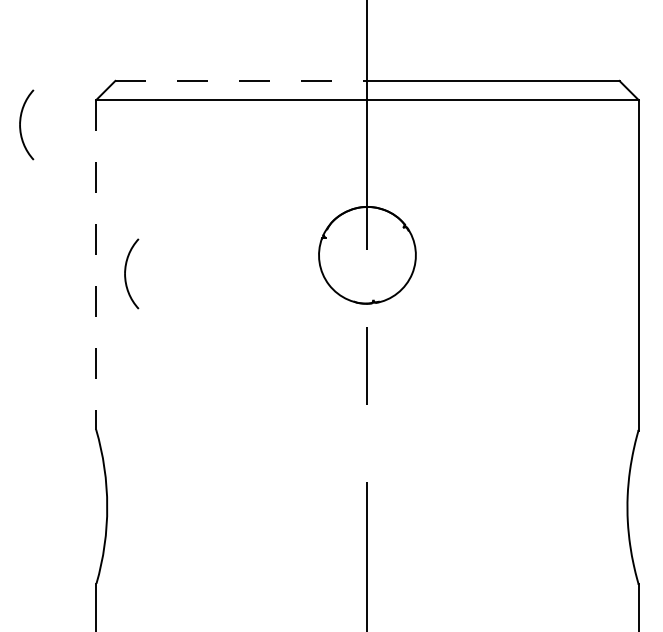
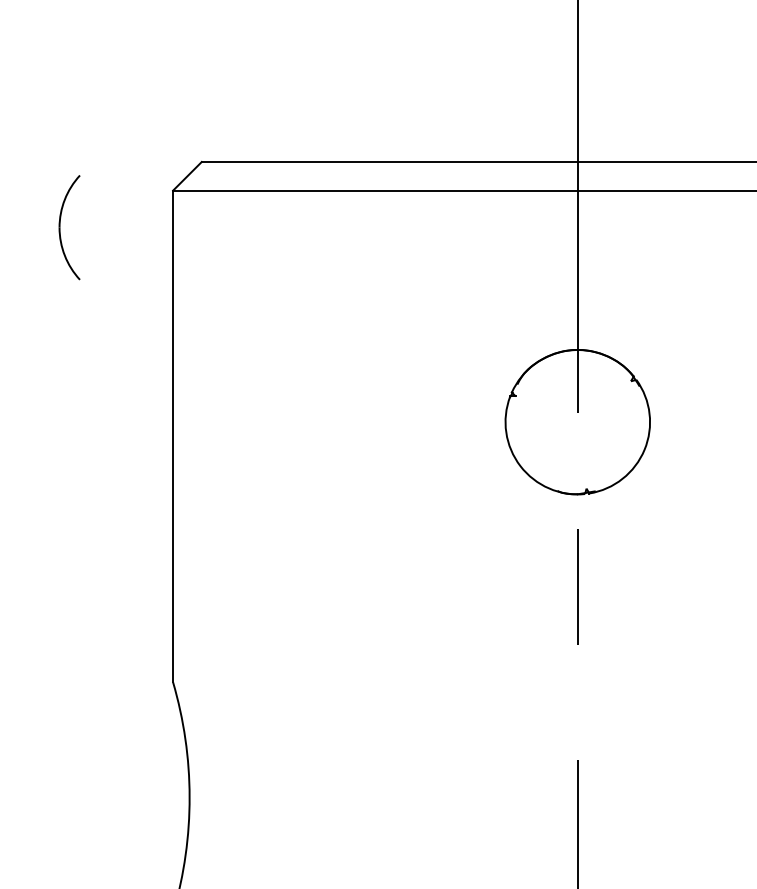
line: (241, 80) -> (389, 161), dashed -> solid
line: (96, 264) -> (173, 435), dashed -> solid
part: (131, 273) -> (225, 449), removed

